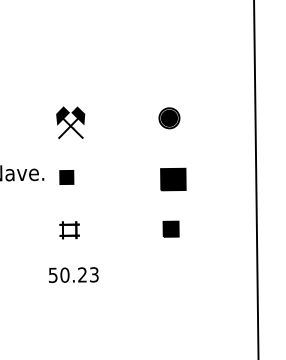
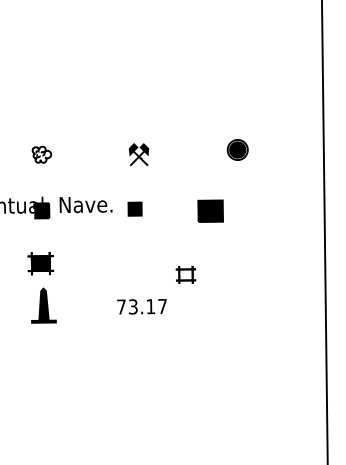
part: (70, 122) -> (138, 154), size x0.7
part: (173, 178) -> (210, 210), moved
part: (171, 228) -> (239, 260), removed
part: (69, 229) -> (185, 274), moved
text: (73, 274) -> (141, 306), 50.23 -> 73.17

